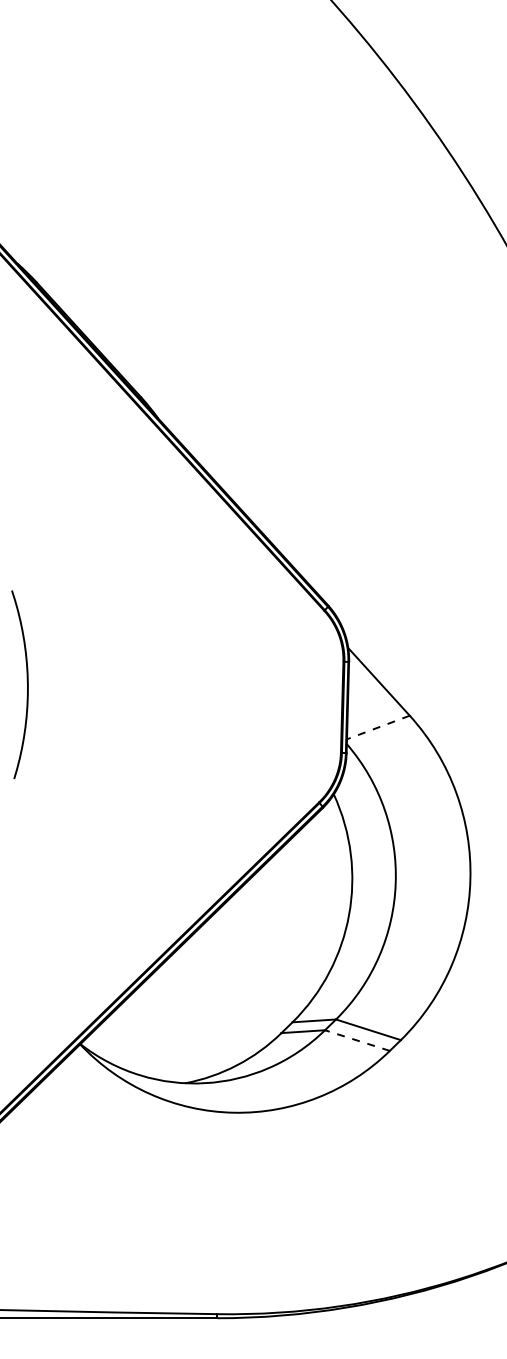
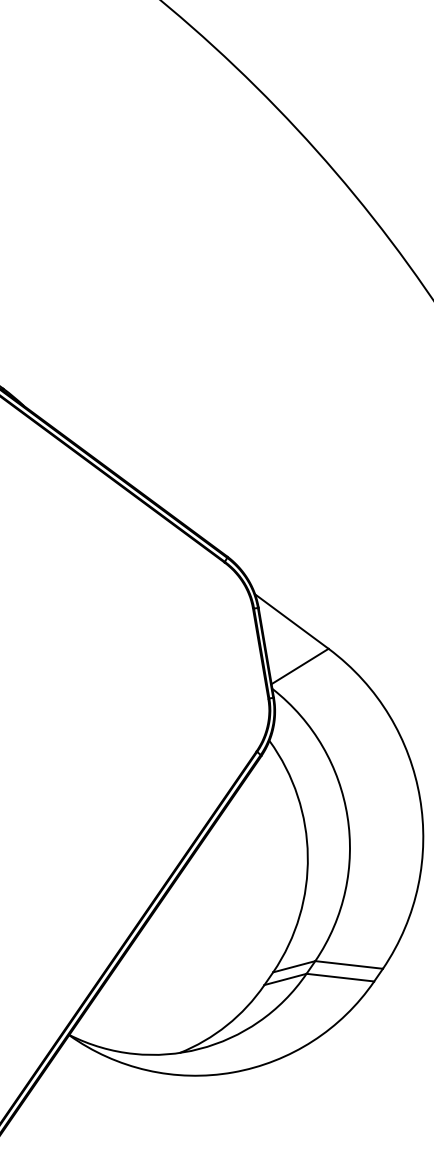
line: (378, 727) -> (300, 666), dashed -> solid
line: (356, 1040) -> (339, 977), dashed -> solid

